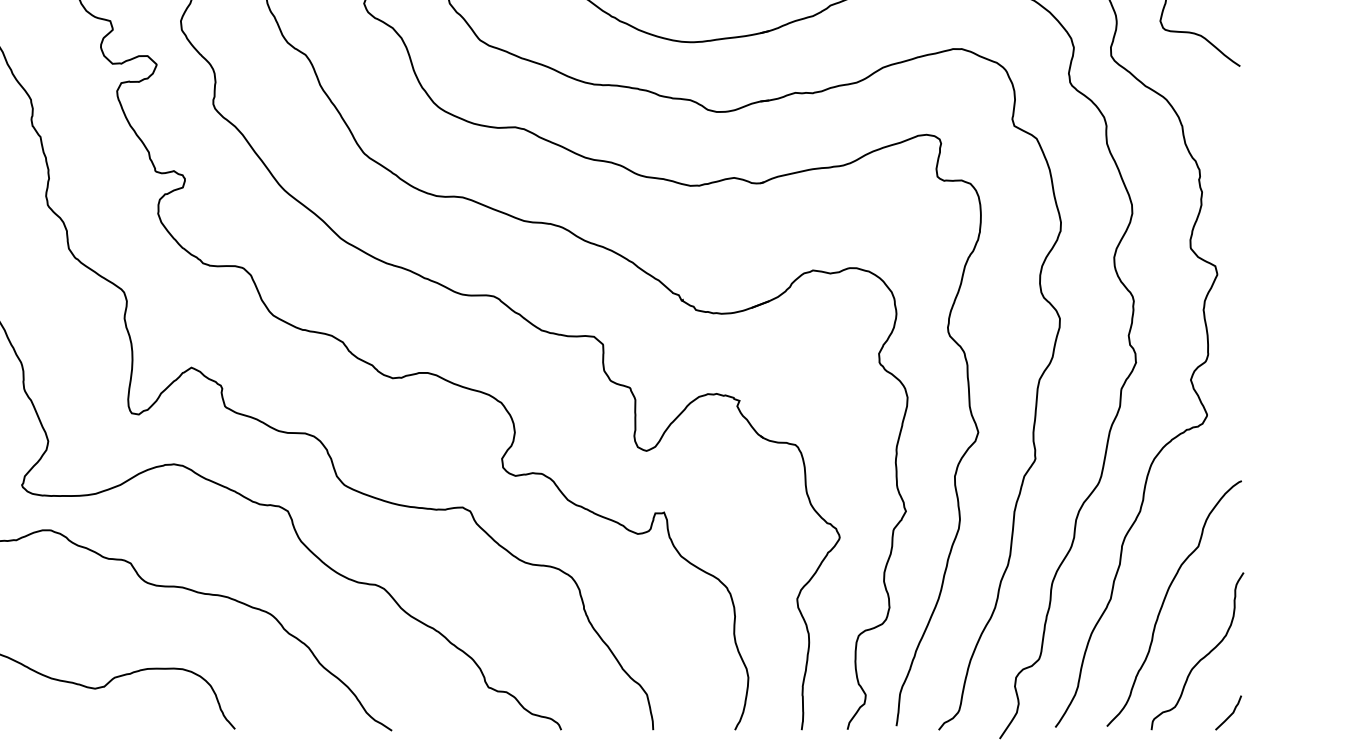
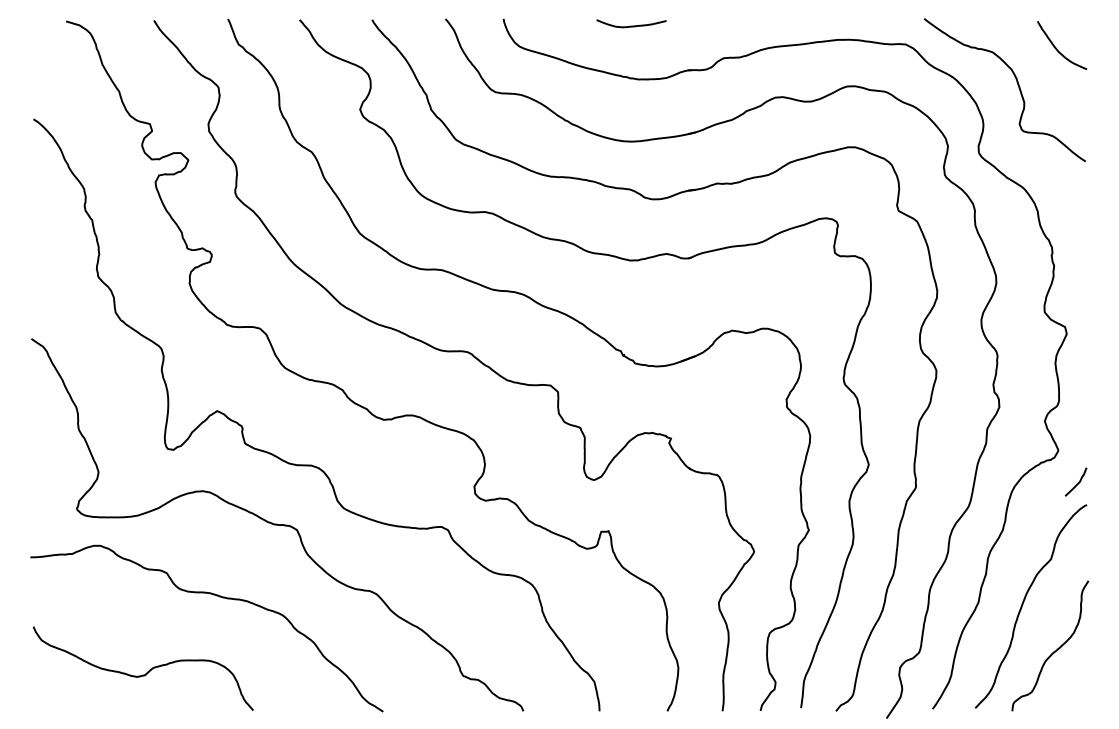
curve: (1230, 713) -> (1077, 482), moved

